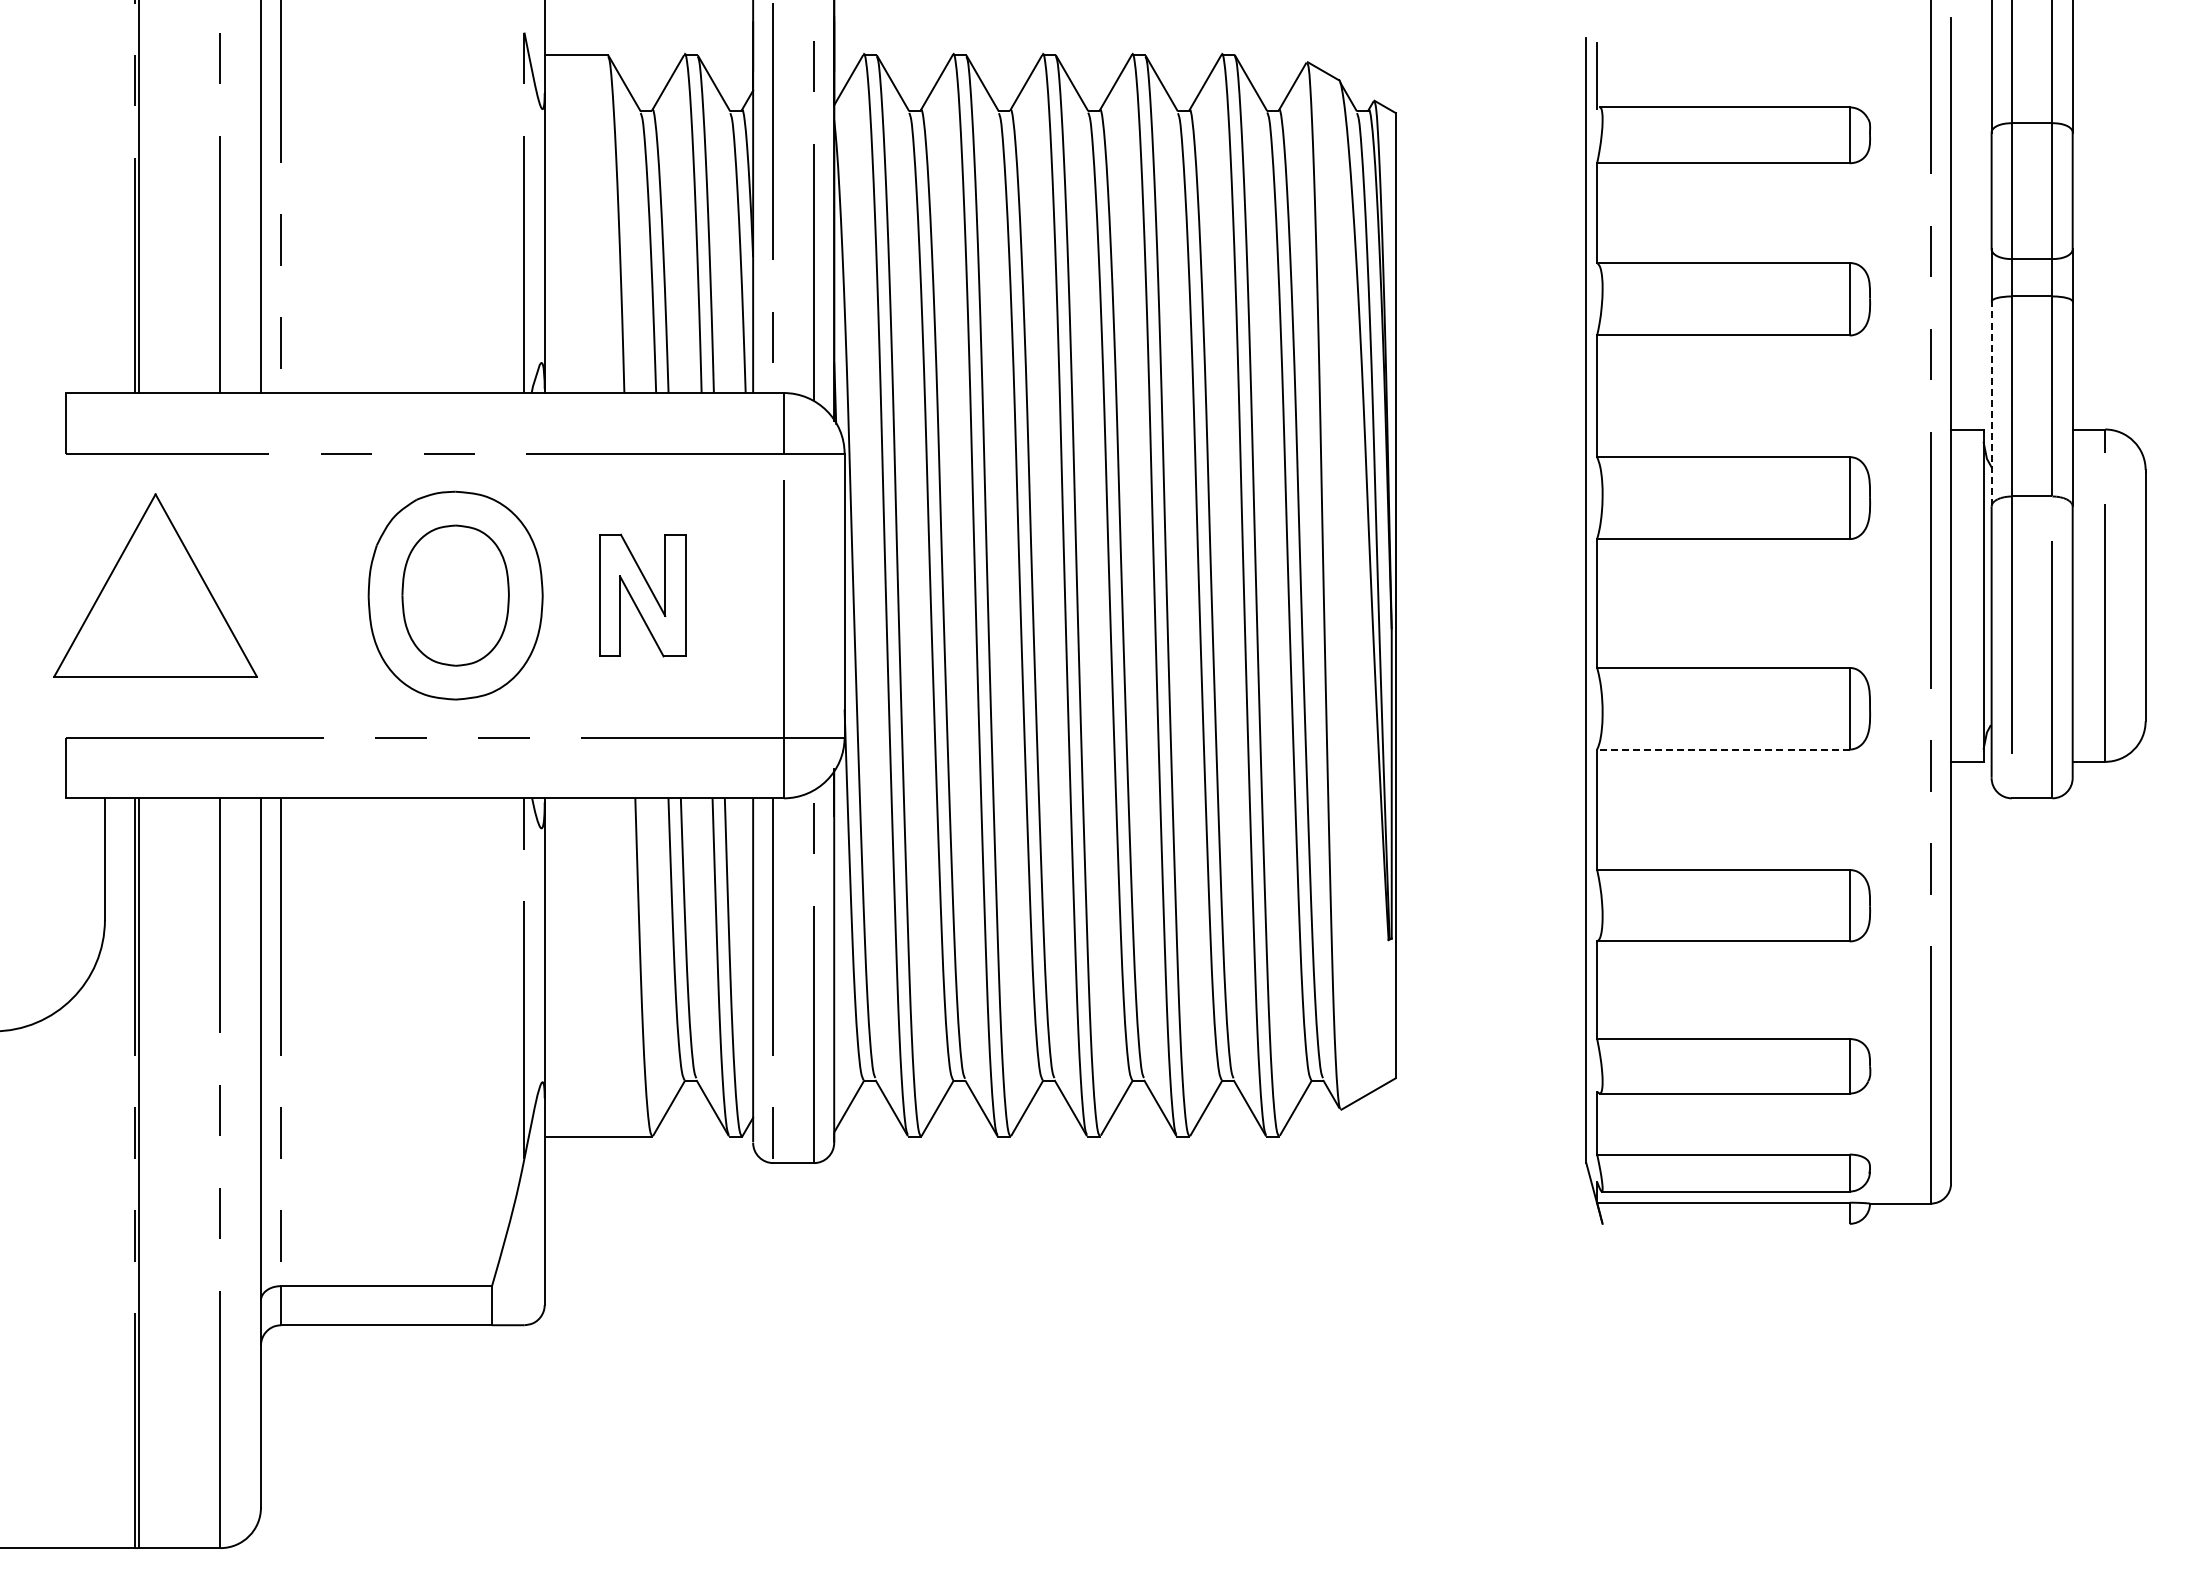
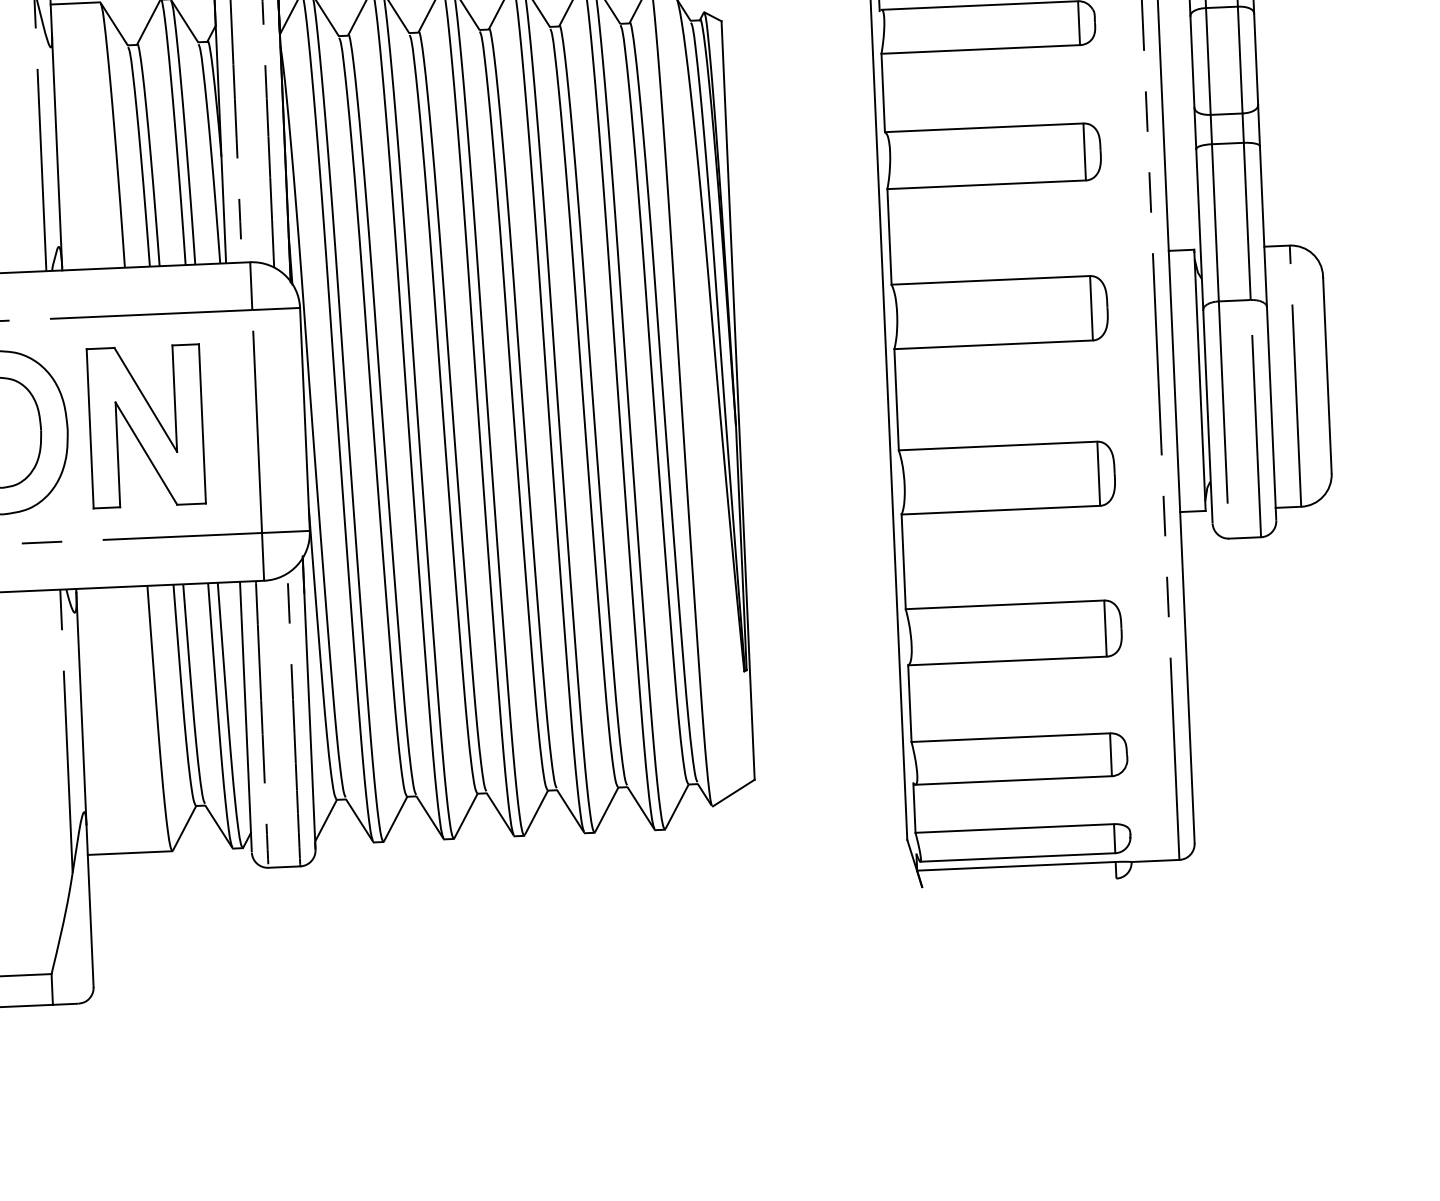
line: (1991, 403) -> (1199, 229), dashed -> solid
part: (642, 595) -> (146, 426), size x1.67
line: (1722, 749) -> (1000, 510), dashed -> solid

